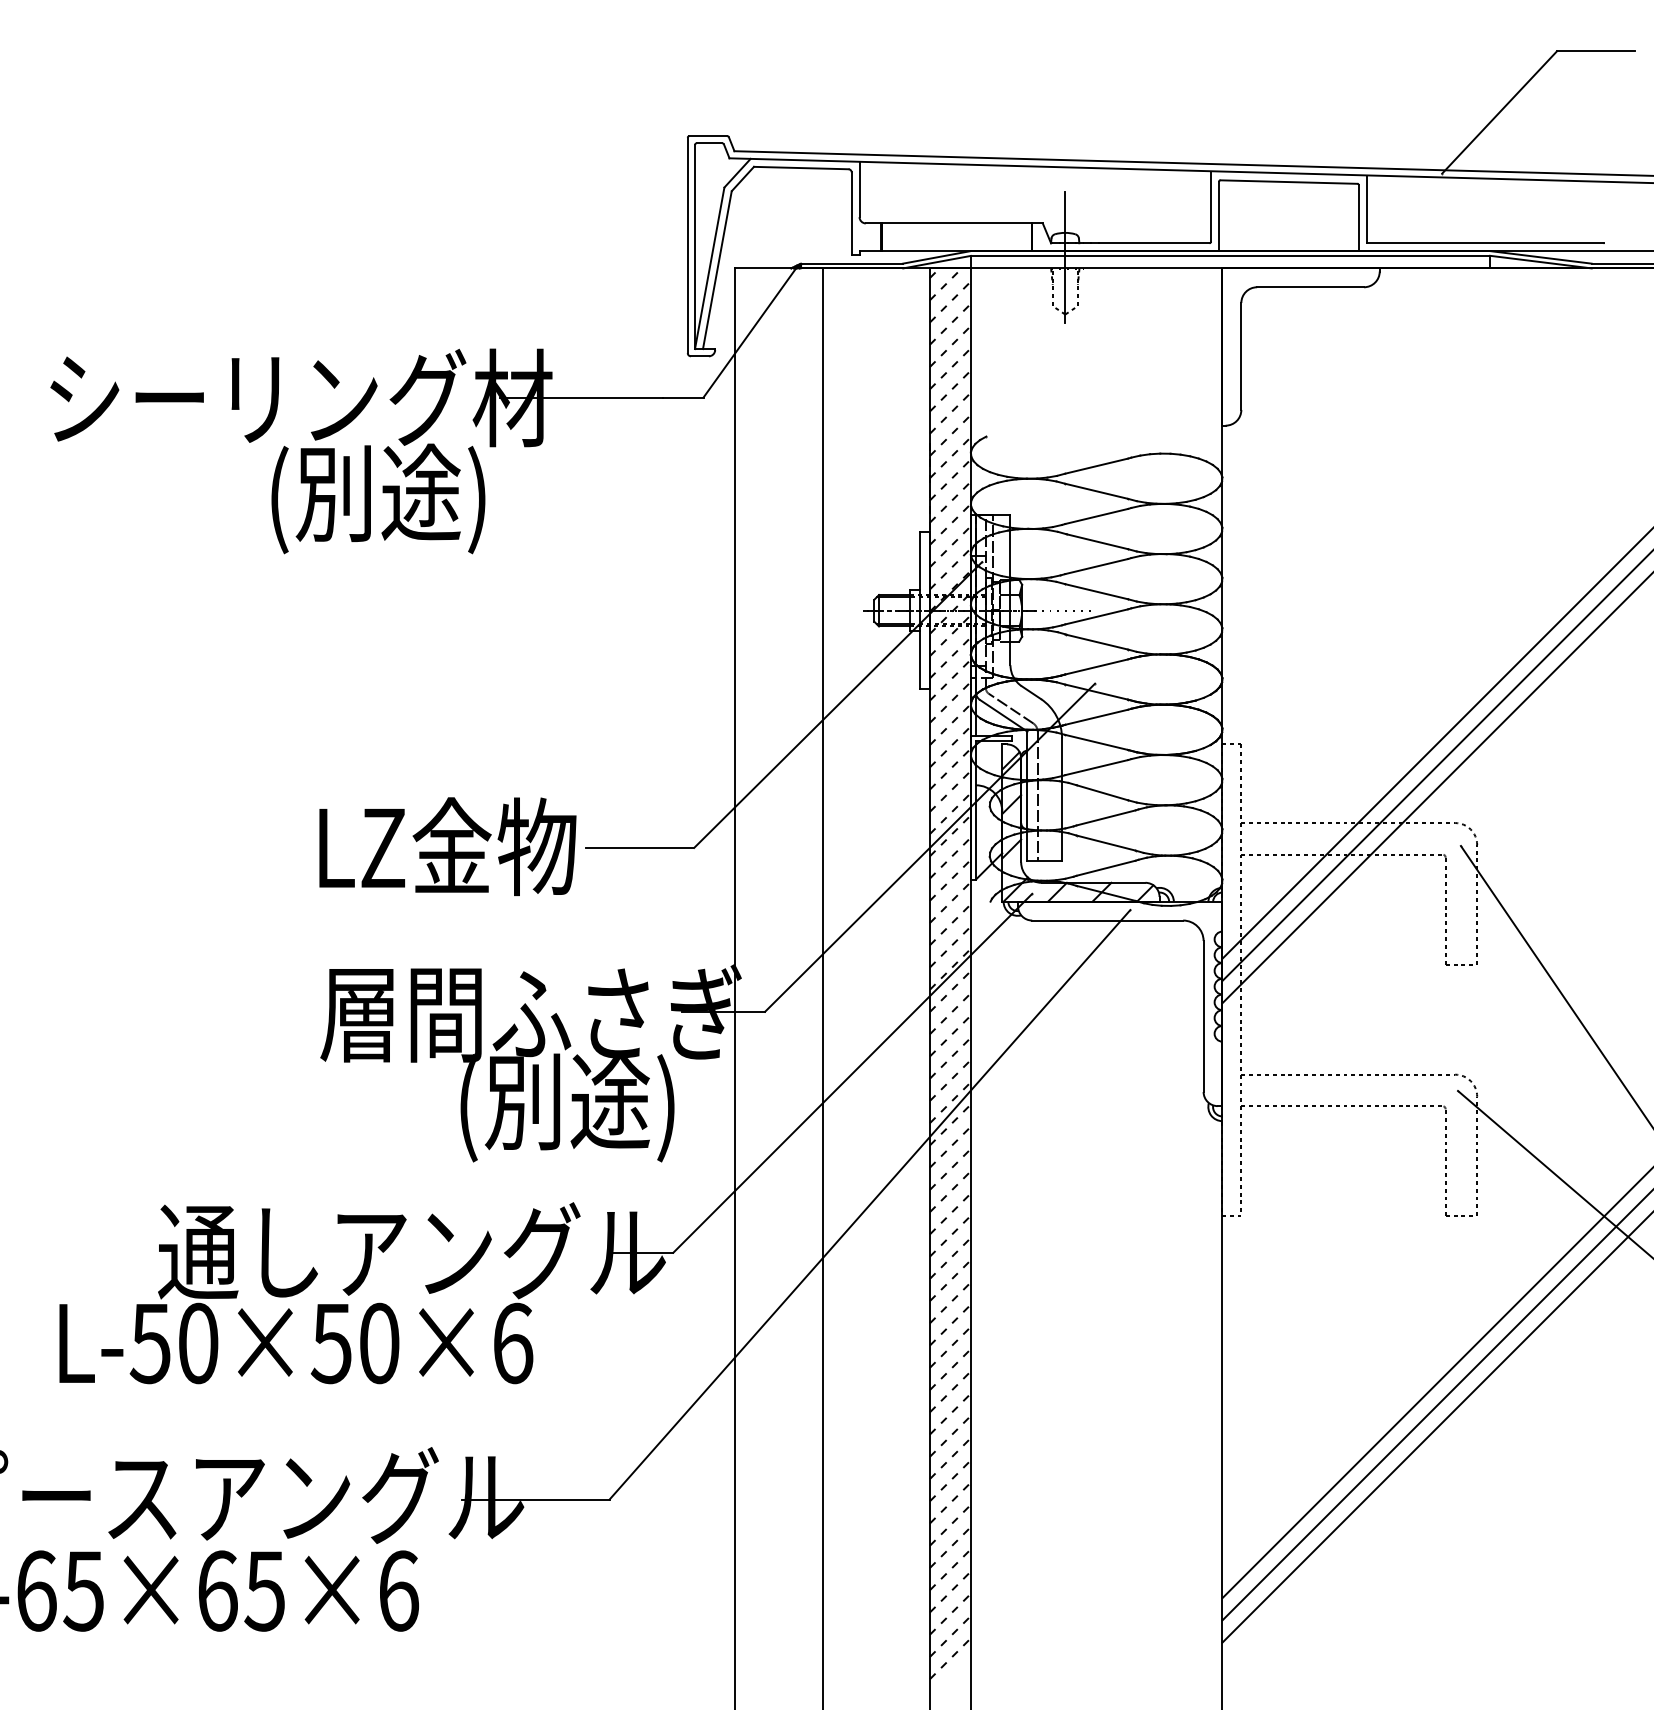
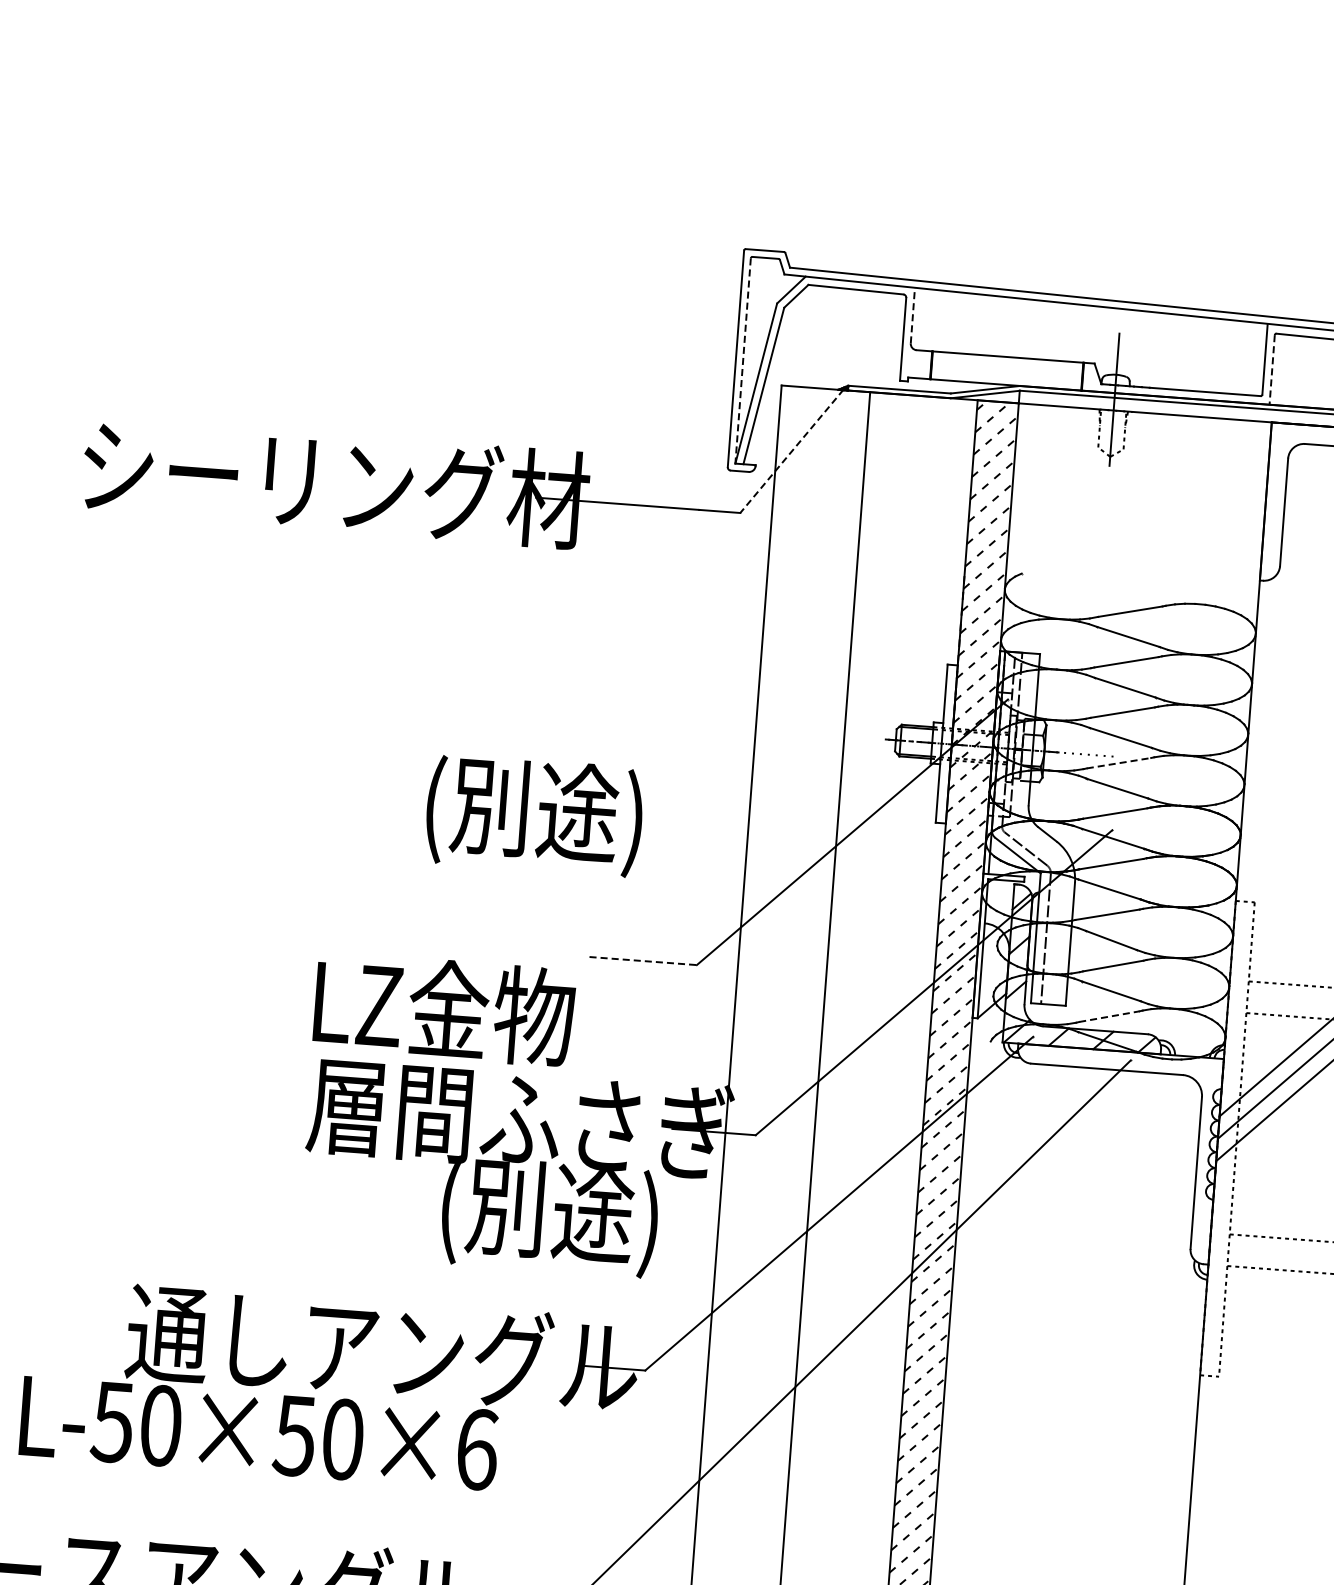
line: (859, 189) -> (912, 315), solid -> dashed
line: (1218, 216) -> (1271, 369), solid -> dashed
line: (695, 247) -> (743, 361), solid -> dashed
line: (750, 332) -> (792, 451), solid -> dashed
text: (378, 498) -> (534, 814), moved
line: (1097, 616) -> (1119, 762), solid -> dashed
text: (447, 846) -> (444, 1009), moved
line: (639, 847) -> (641, 960), solid -> dashed
line: (1106, 868) -> (1109, 1016), solid -> dashed

